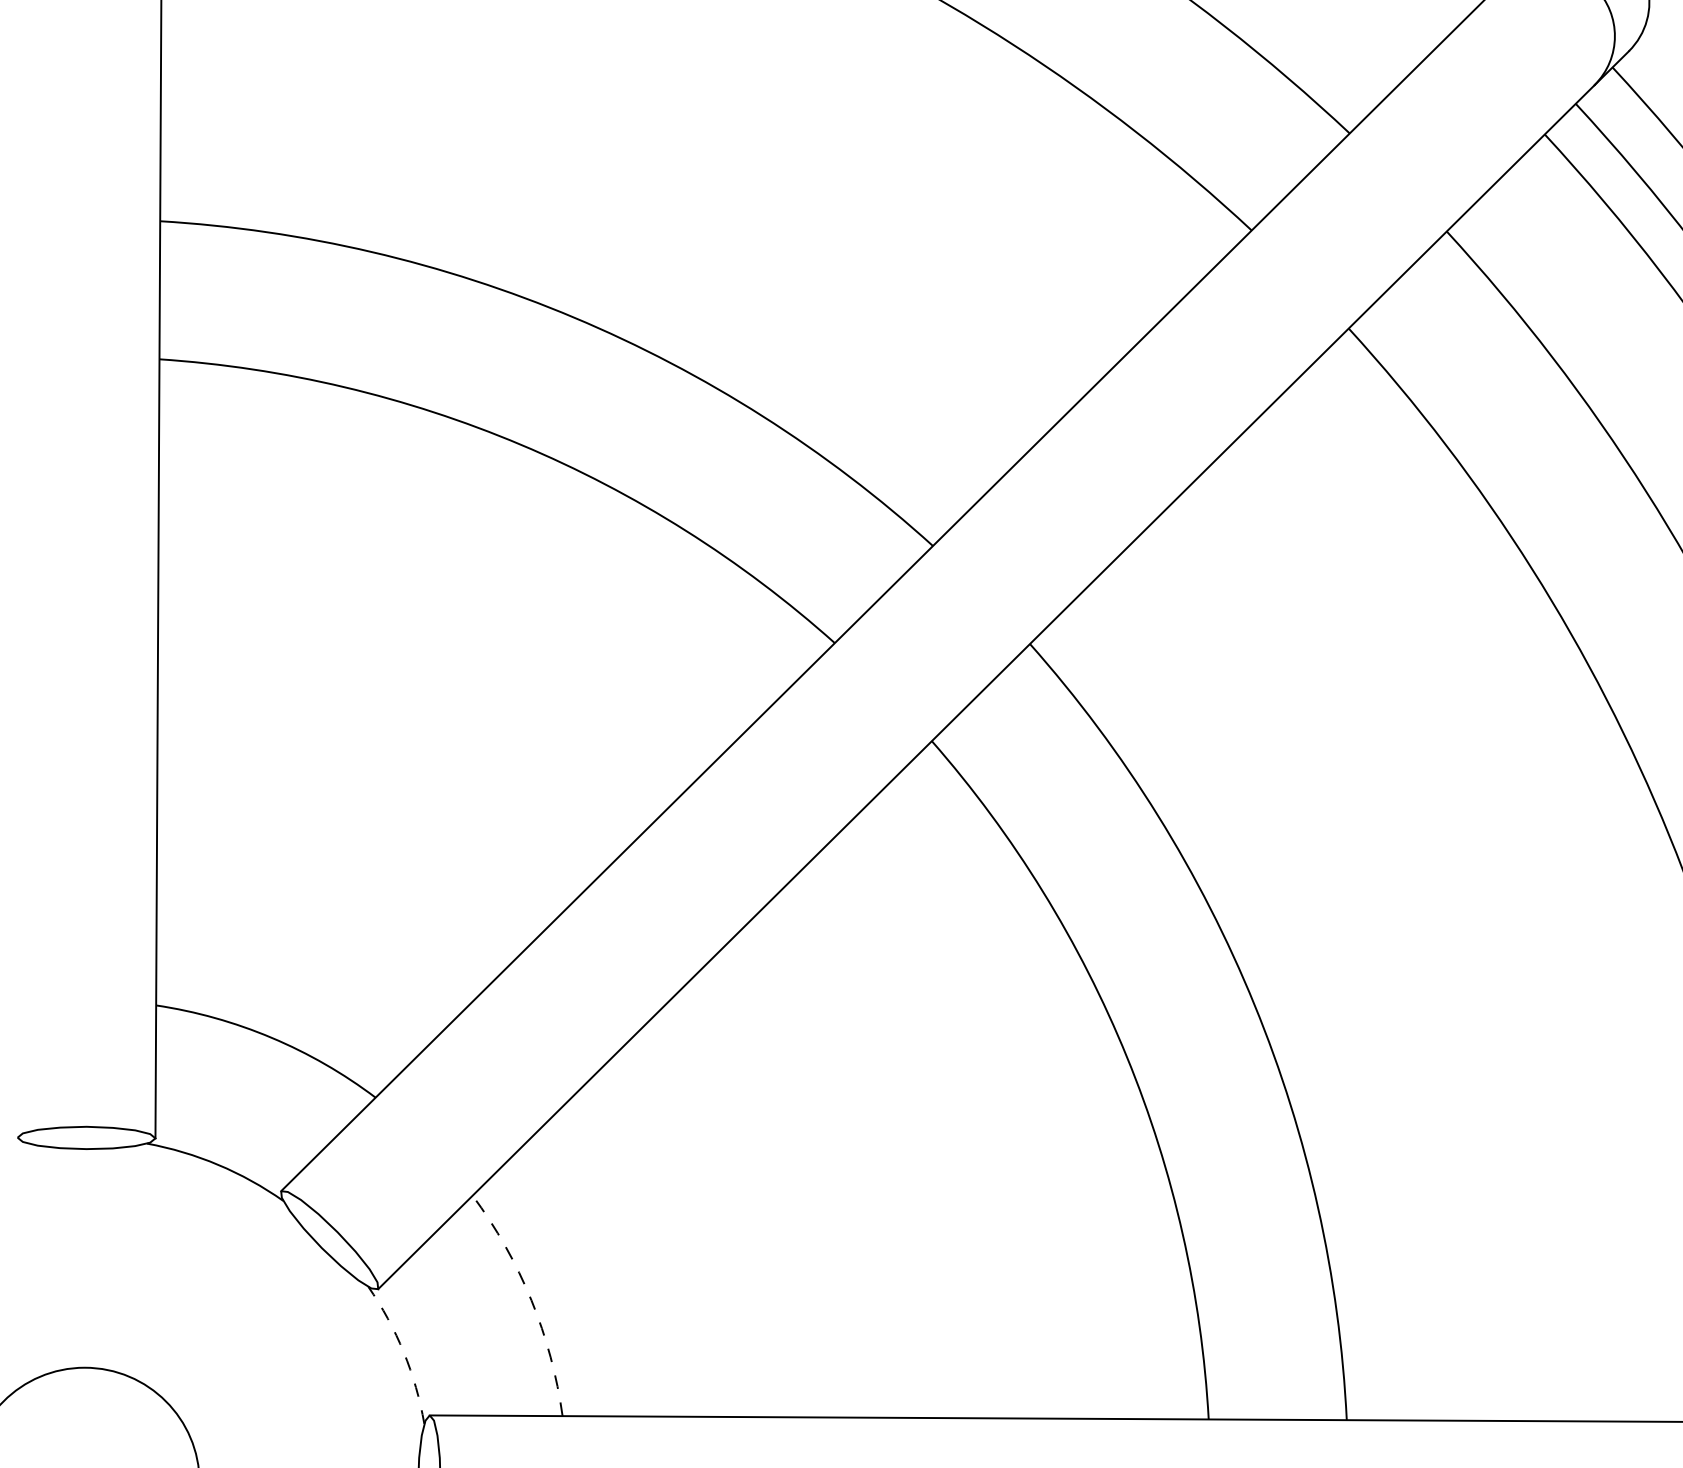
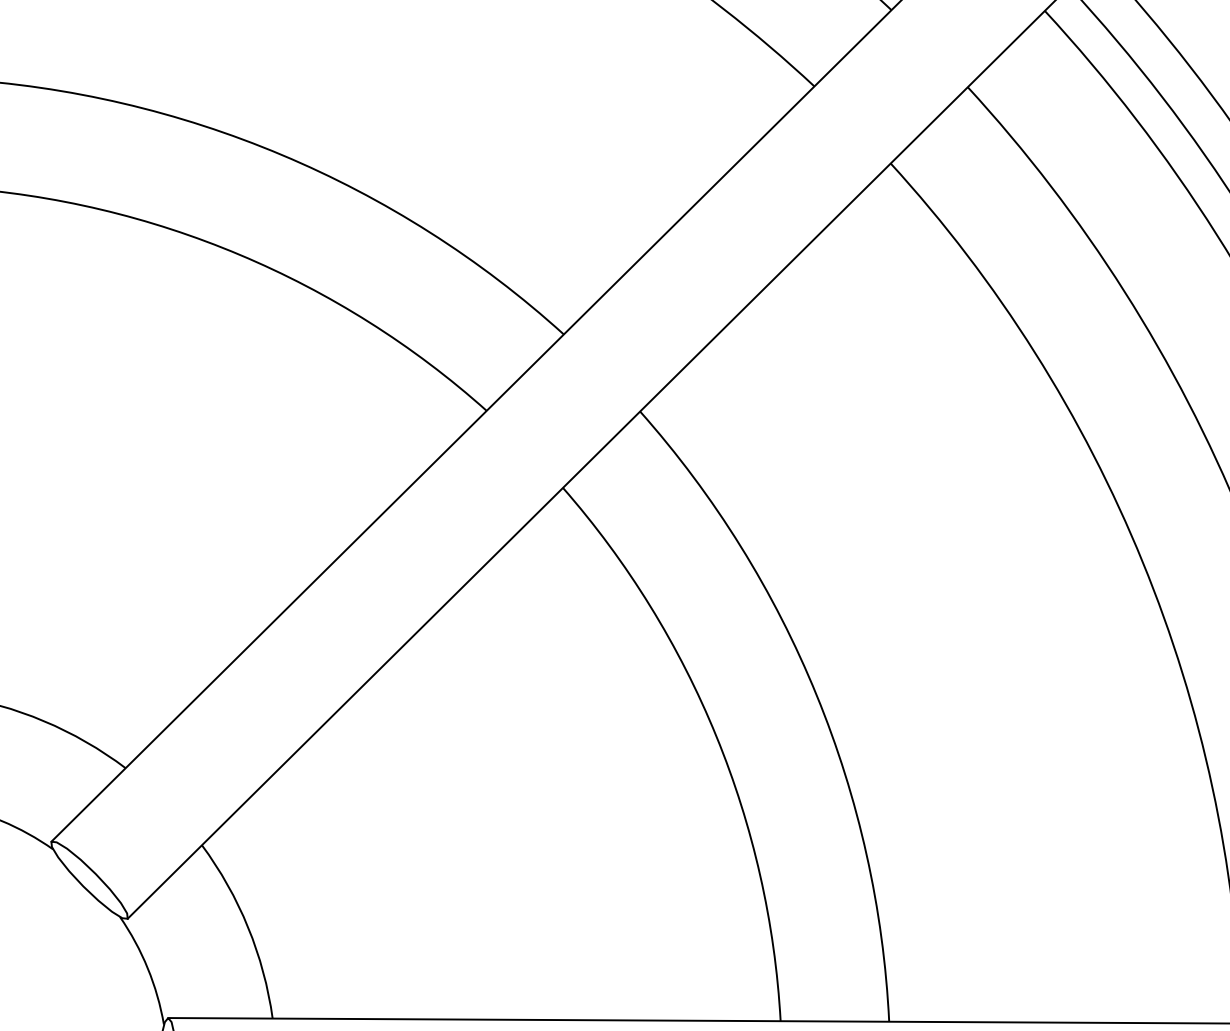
arc: (531, 1300) -> (248, 927), dashed -> solid
arc: (403, 1352) -> (147, 968), dashed -> solid

